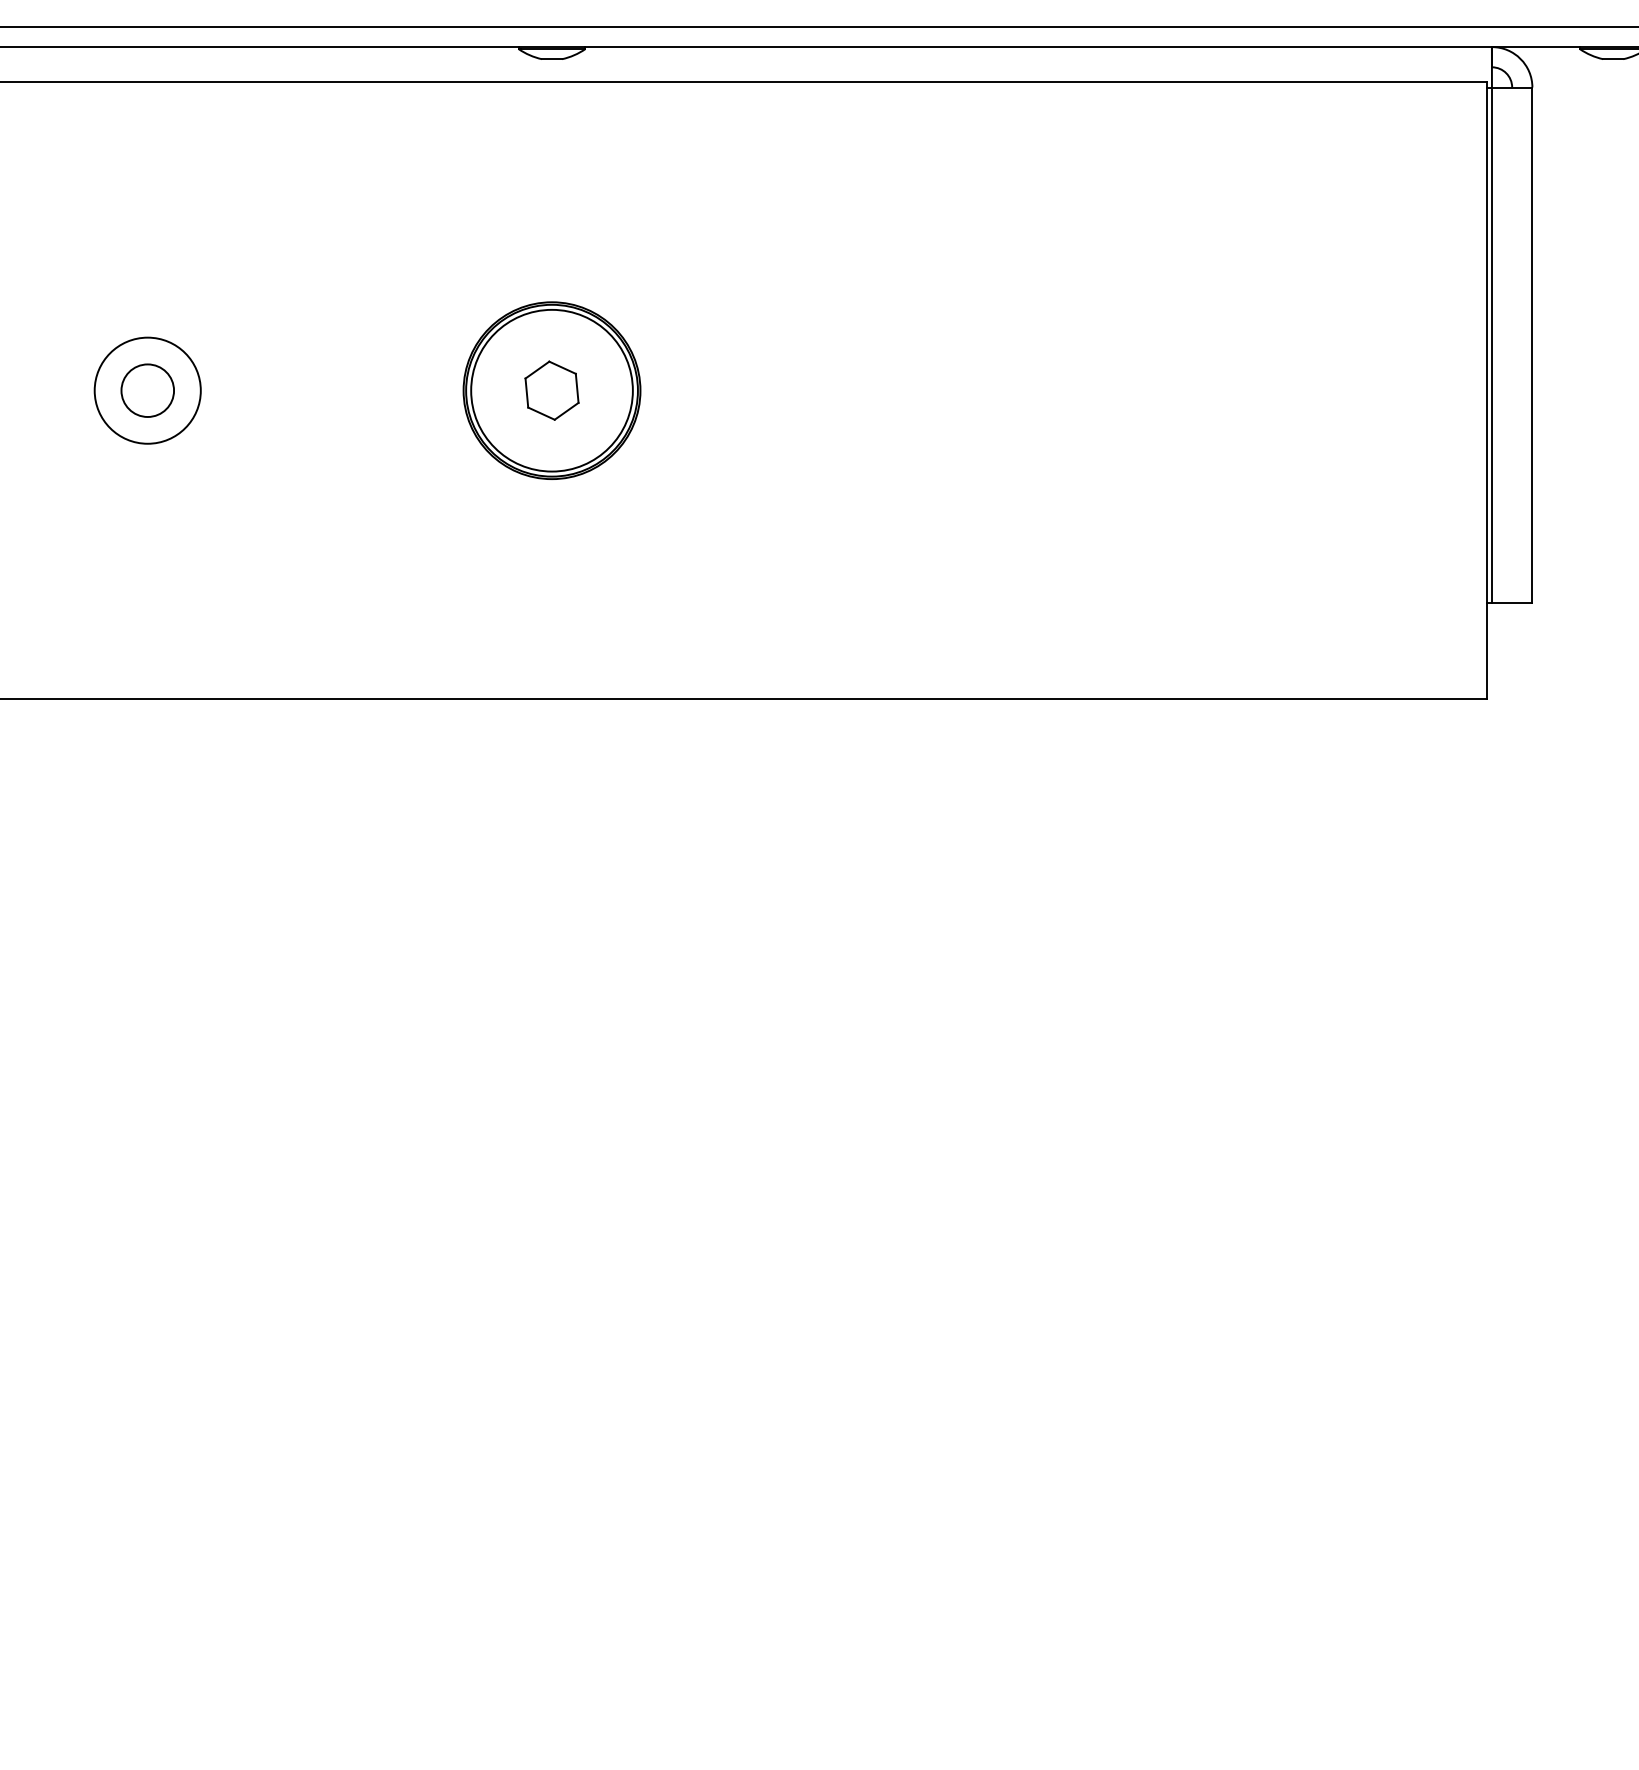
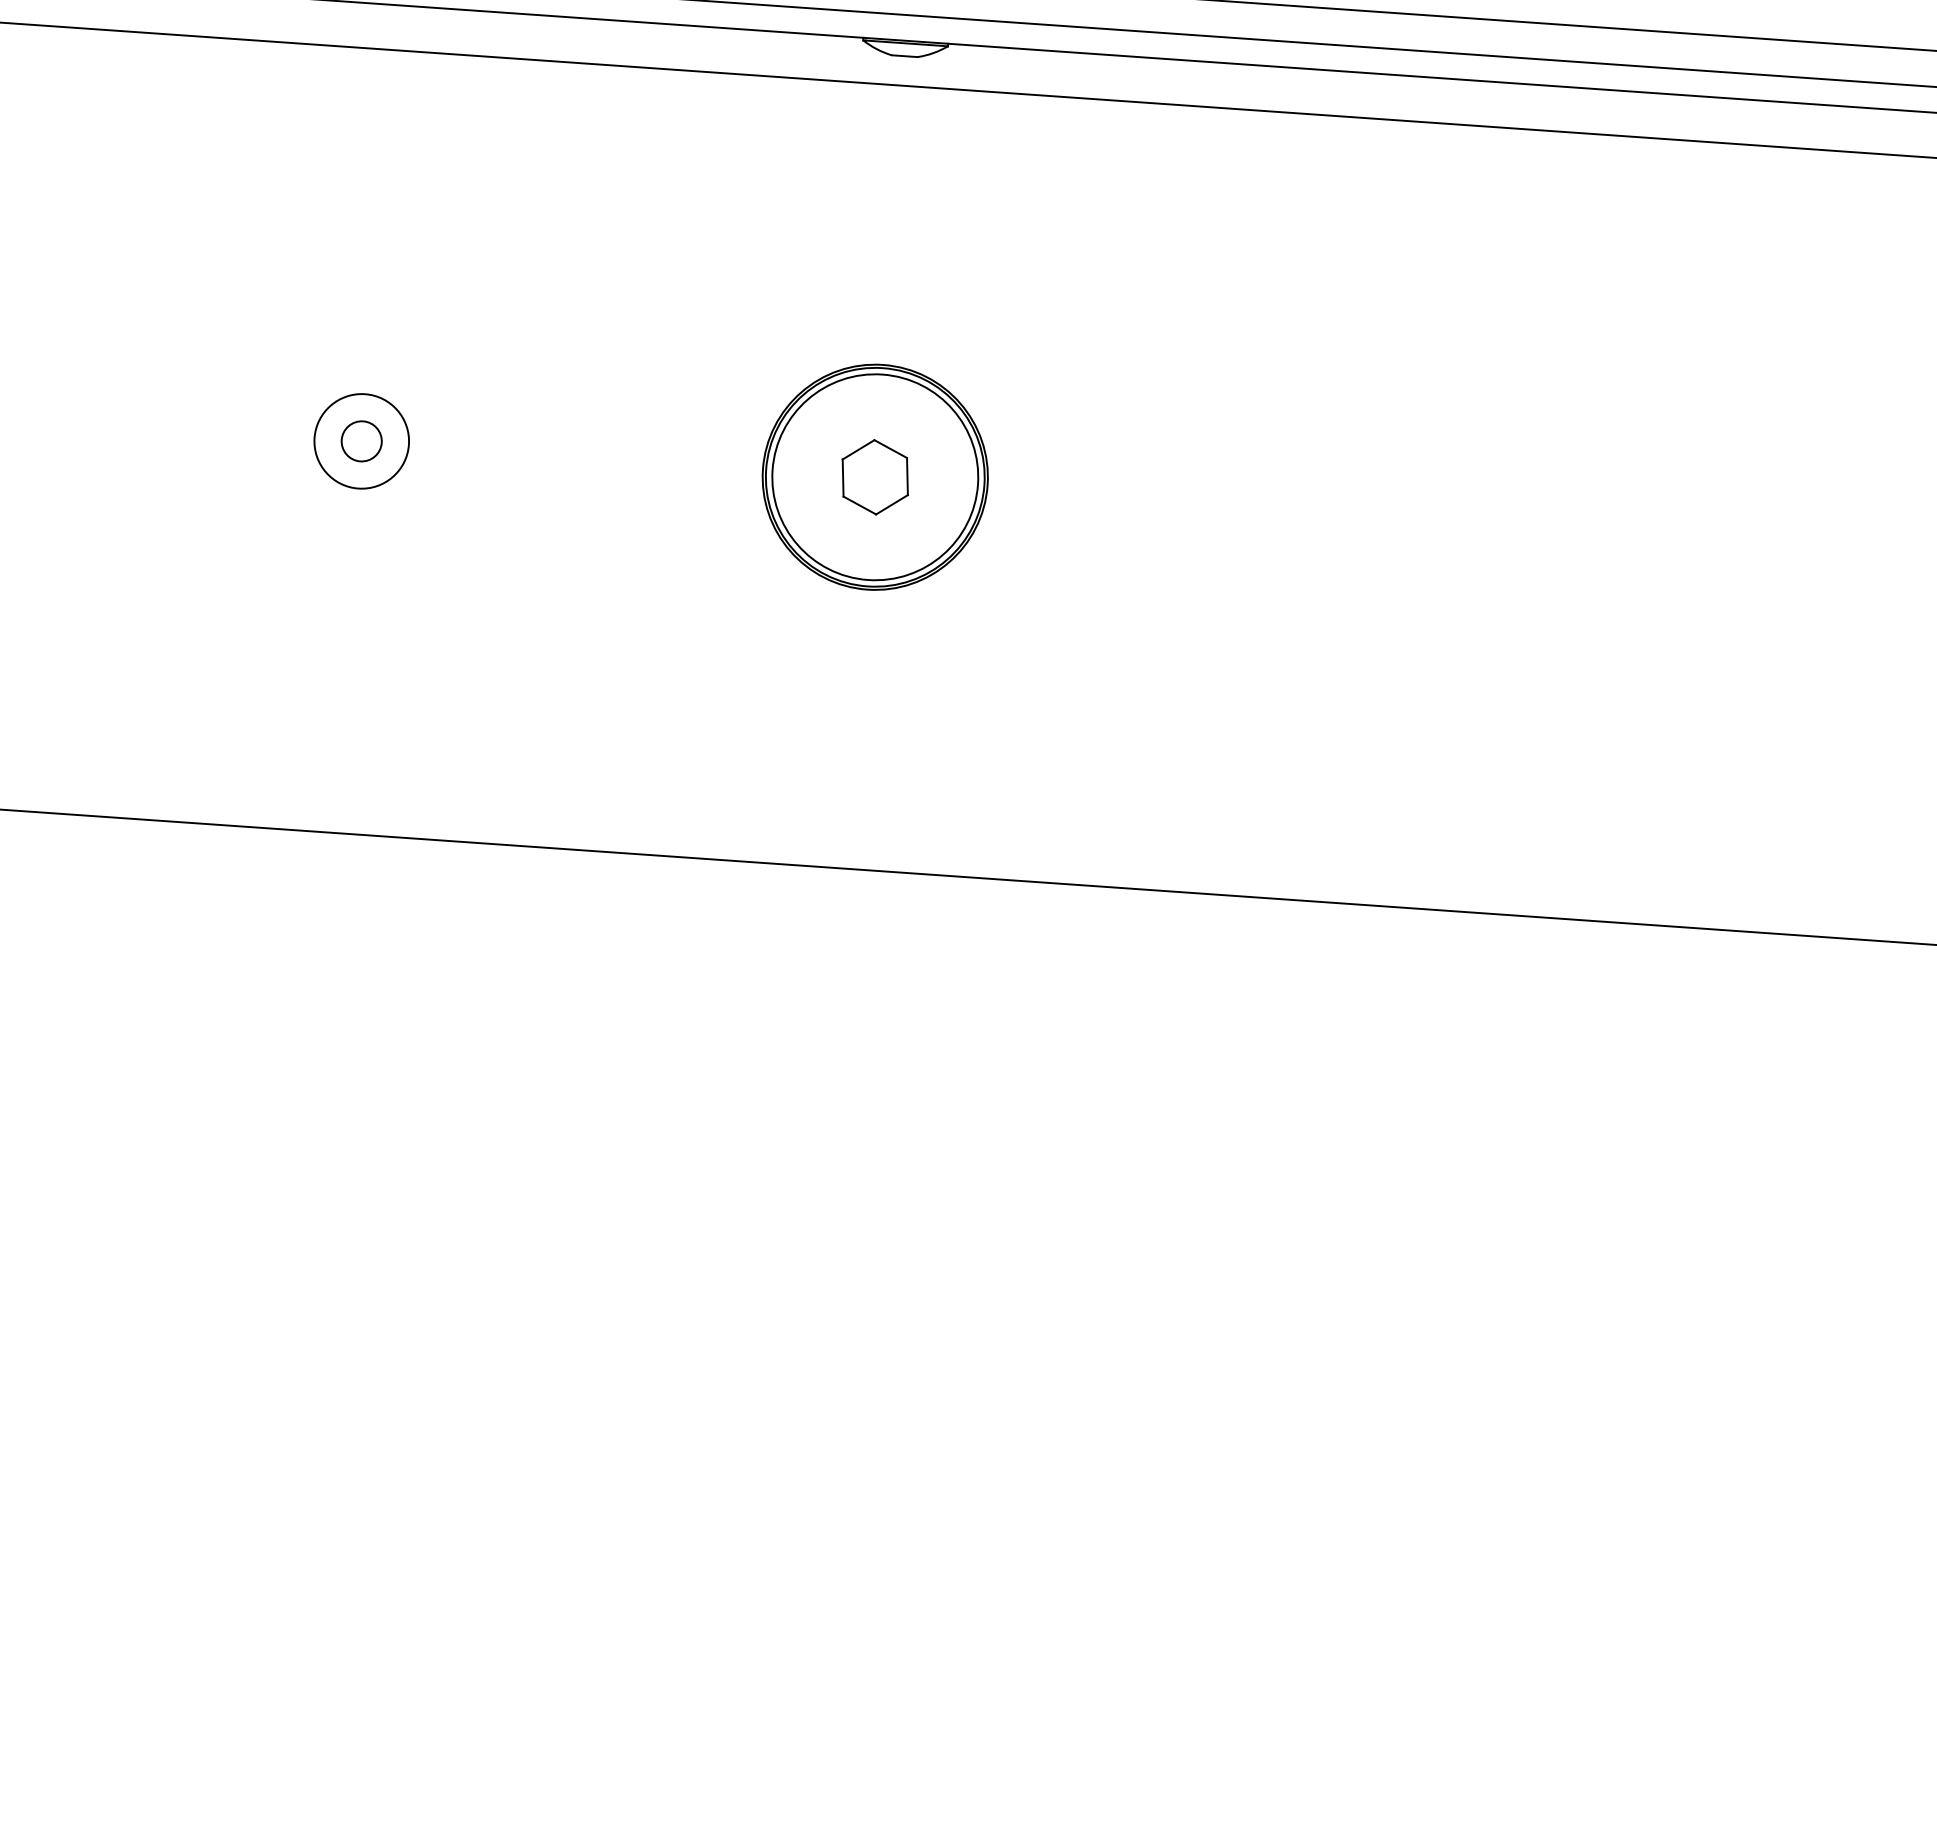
circle: (147, 390) -> (361, 441), size x0.6
circle: (147, 390) -> (361, 441), size x0.7

